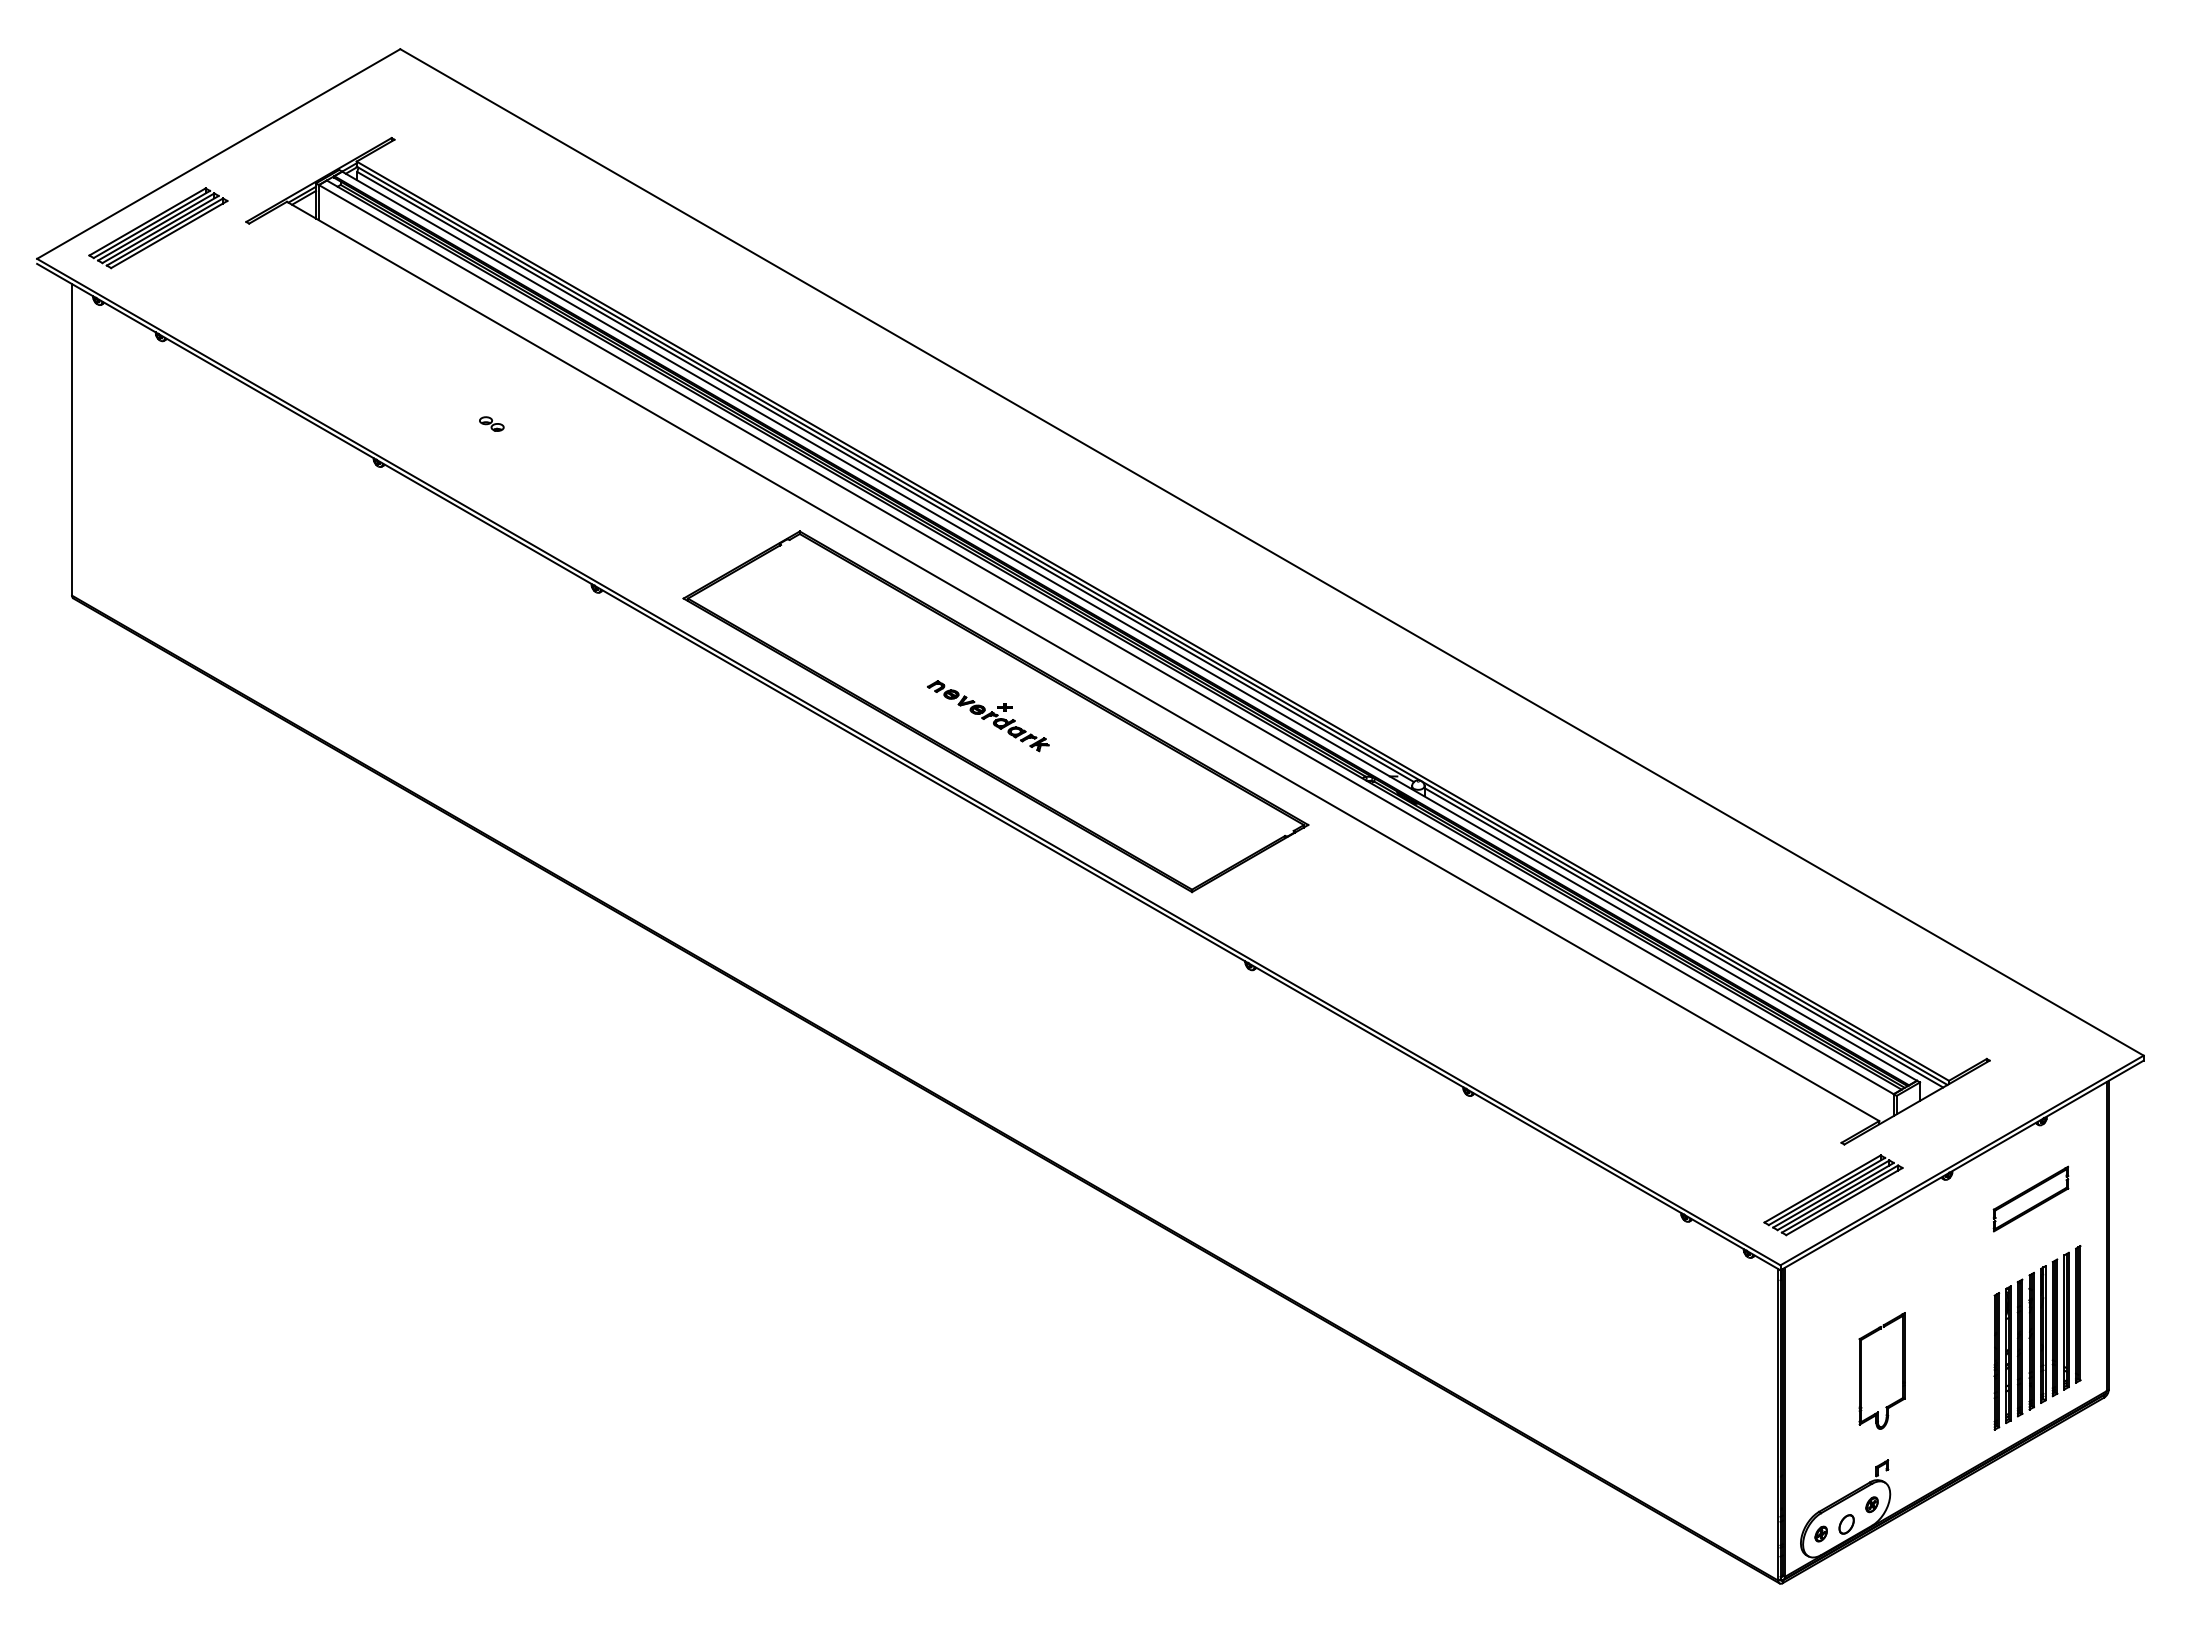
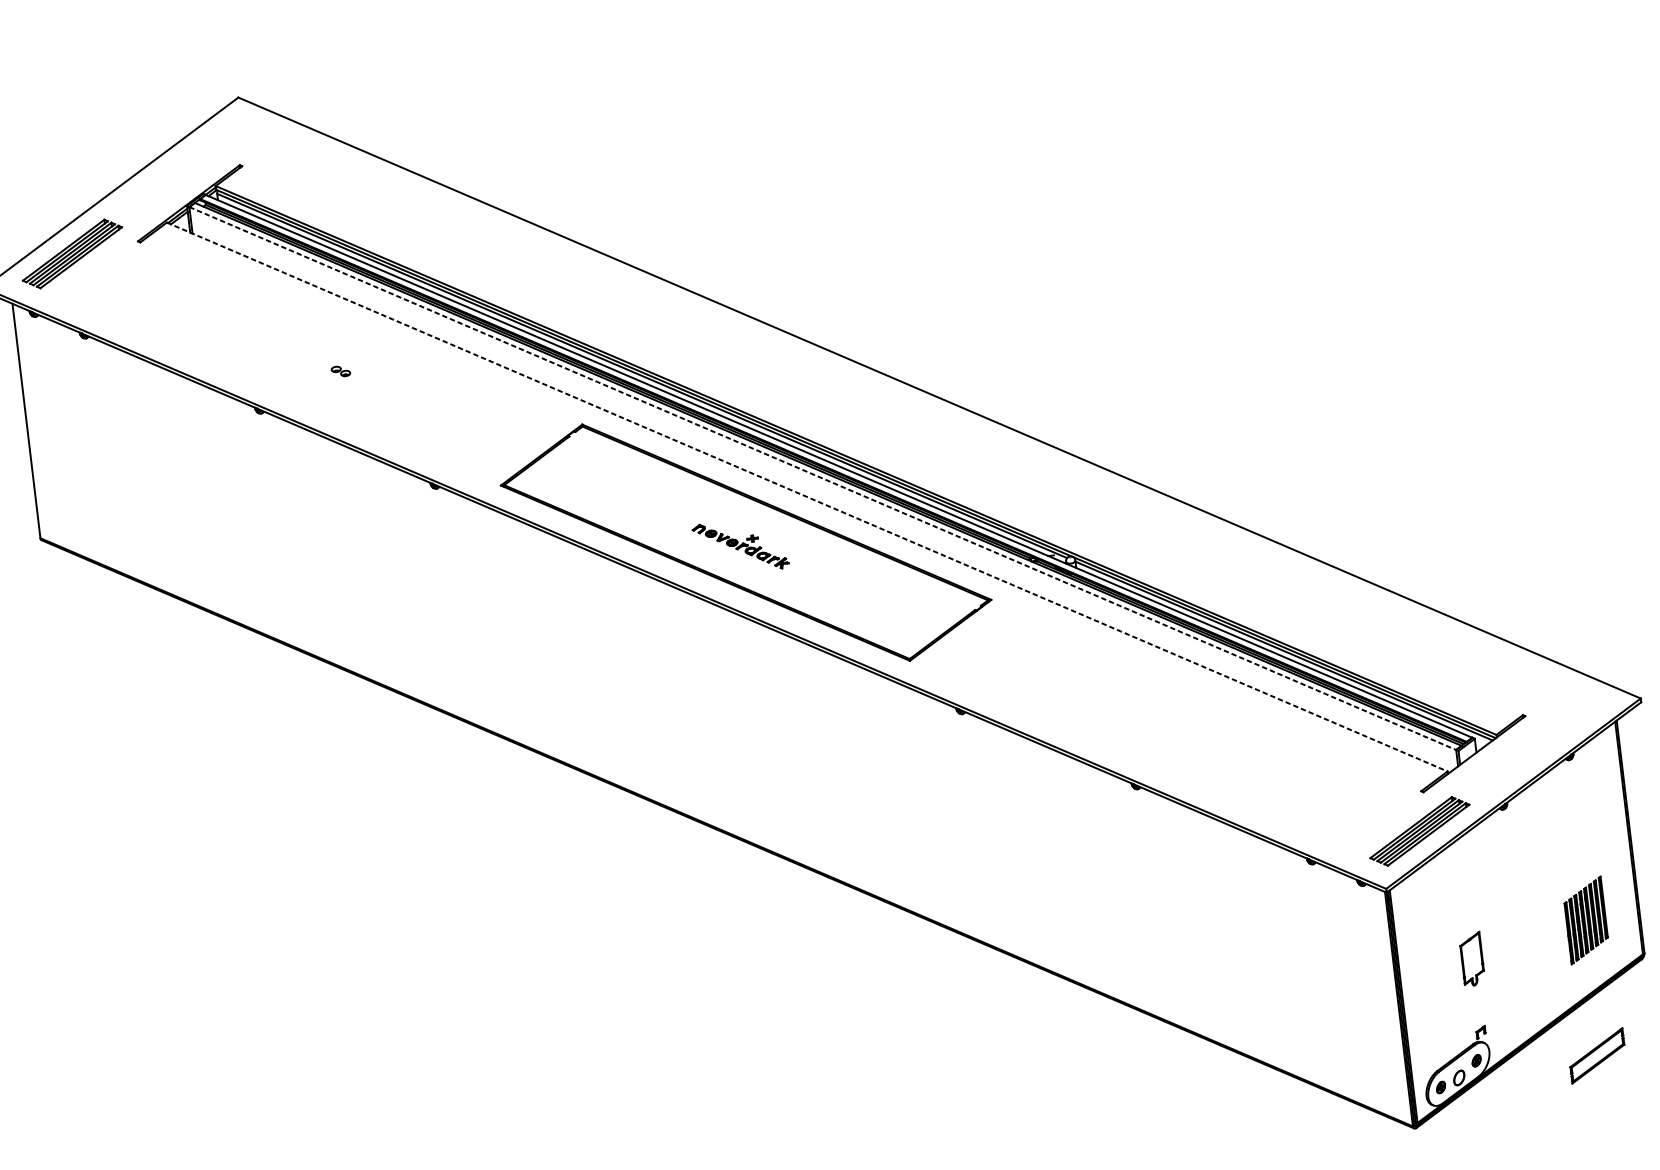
line: (1106, 639) -> (822, 478), solid -> dashed
line: (1083, 661) -> (807, 497), solid -> dashed
part: (2030, 1198) -> (1596, 1055), moved
part: (2037, 1337) -> (1586, 920), size x0.6
part: (1881, 1370) -> (1471, 959), size x0.6

